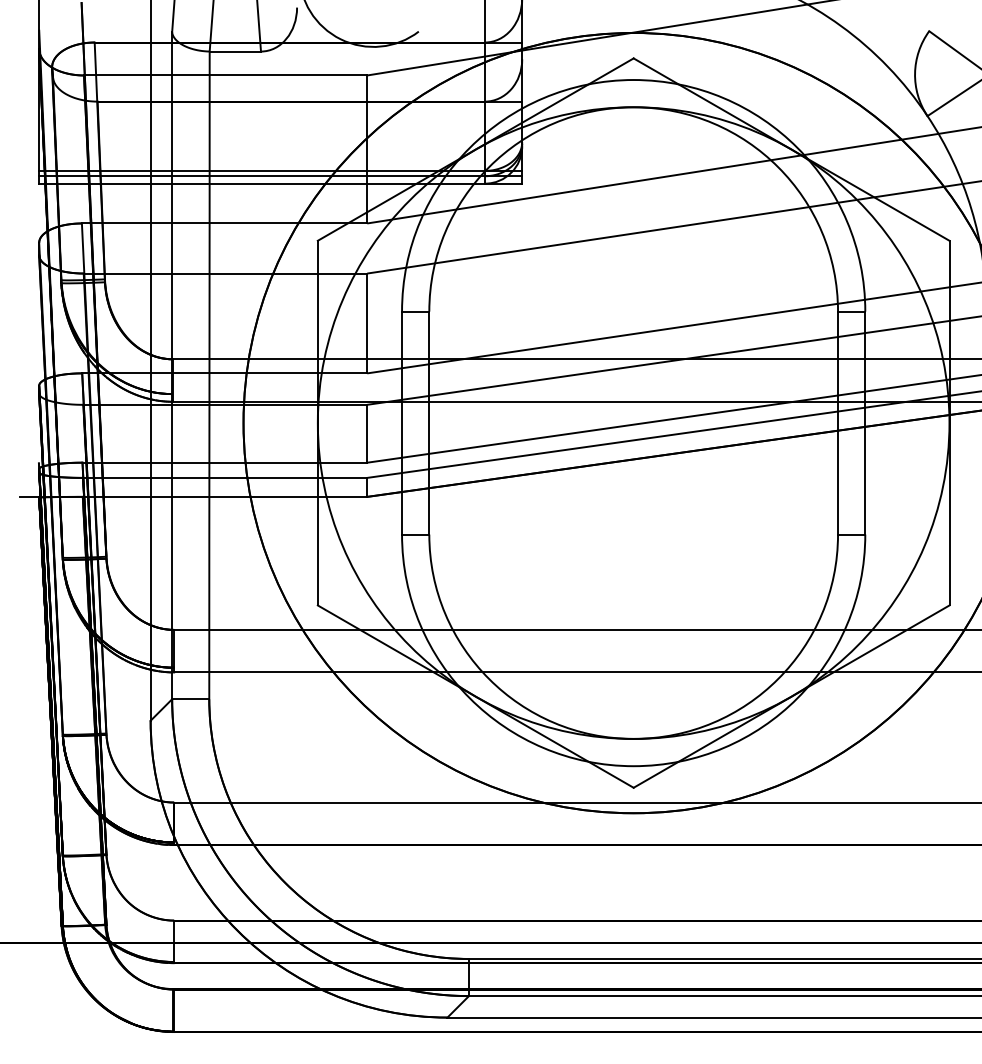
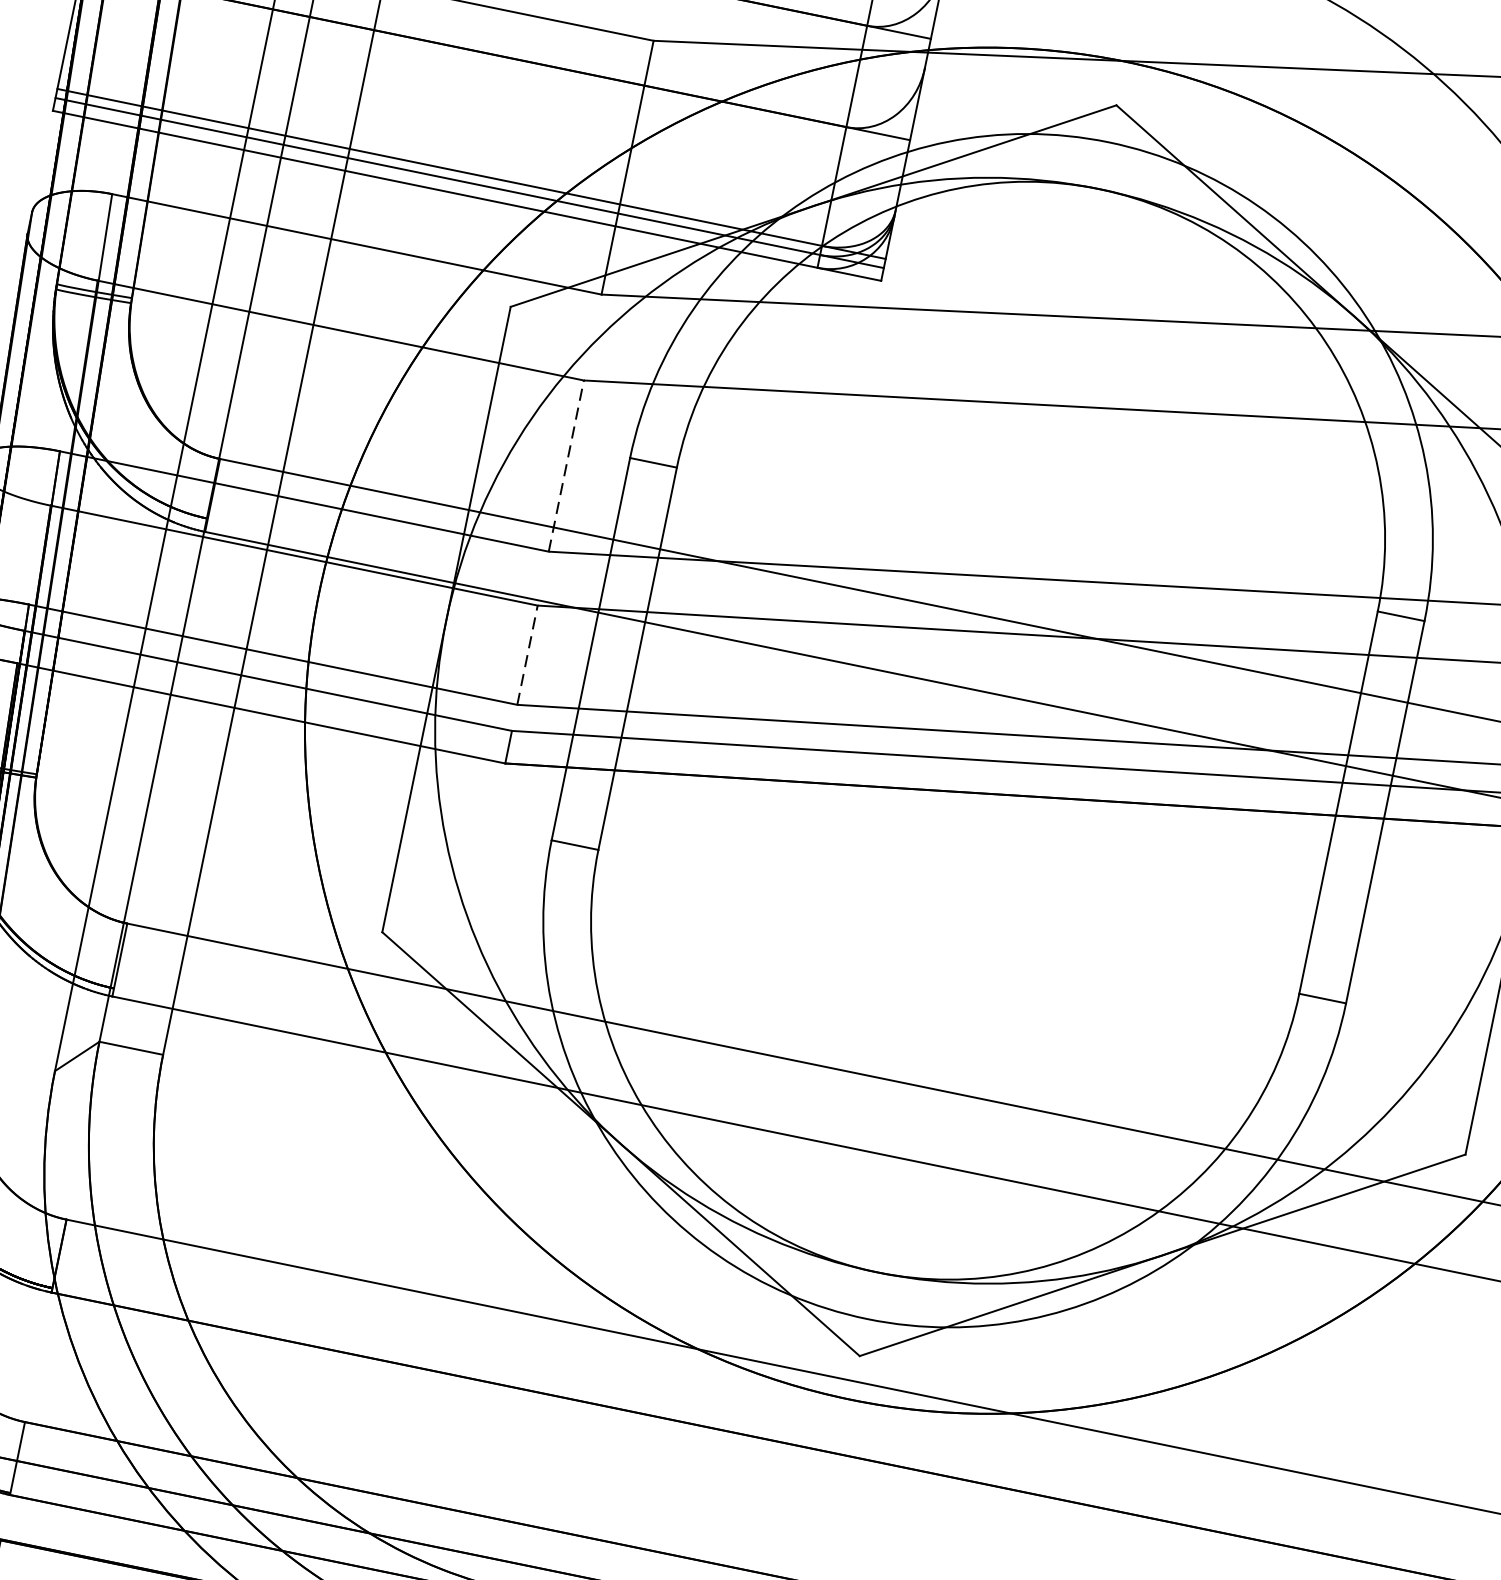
line: (367, 323) -> (566, 466), solid -> dashed
line: (367, 433) -> (527, 654), solid -> dashed

